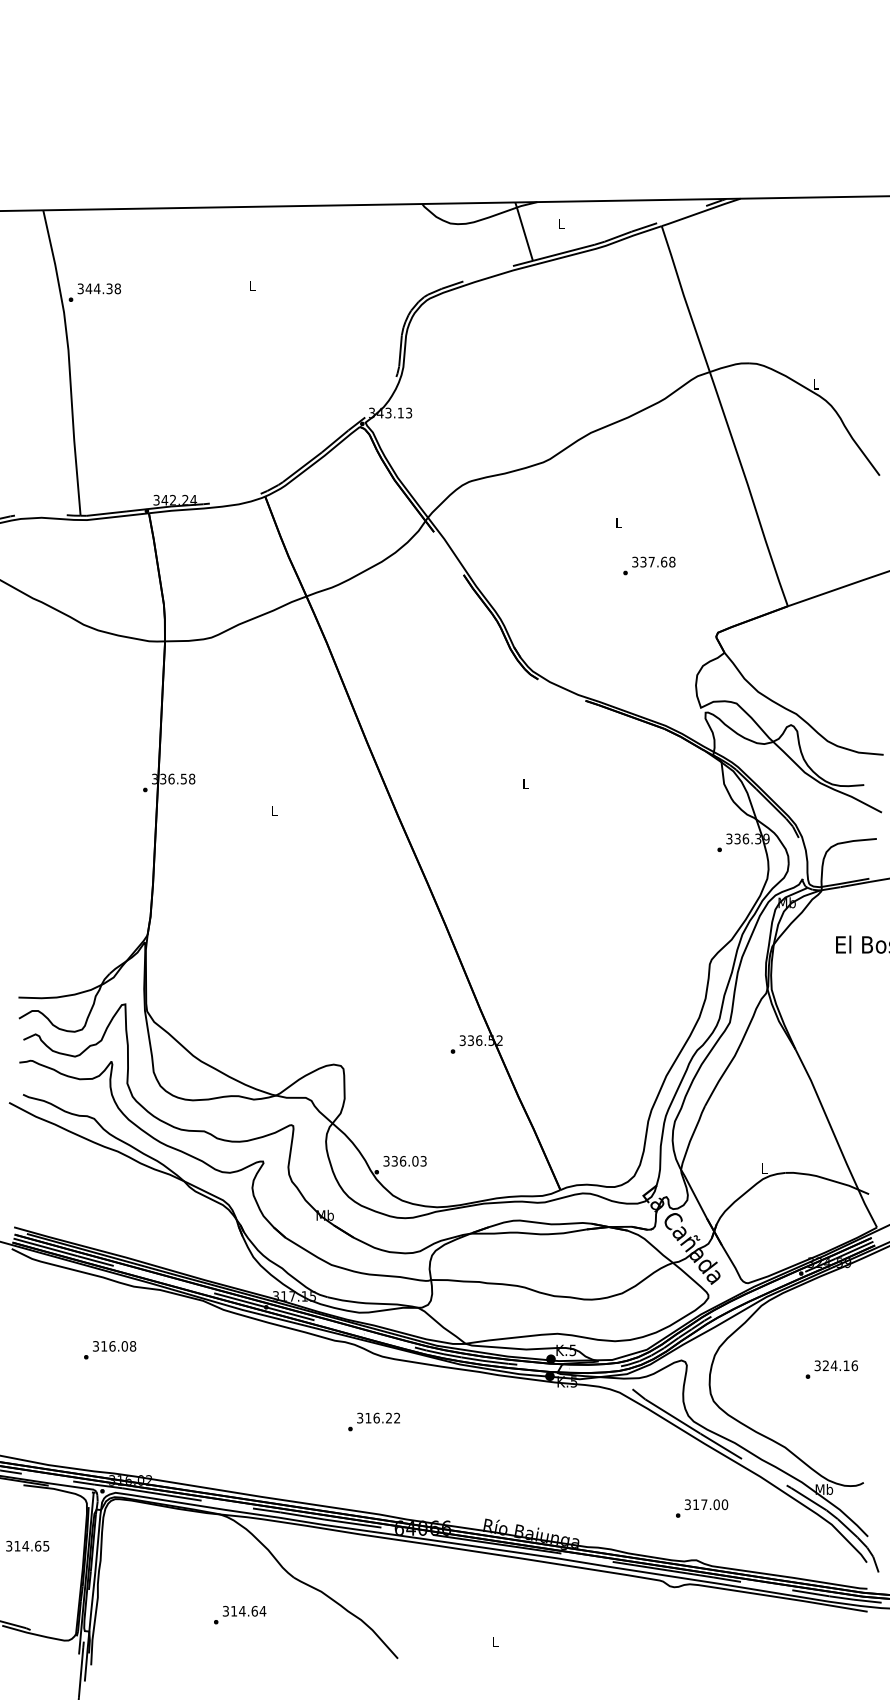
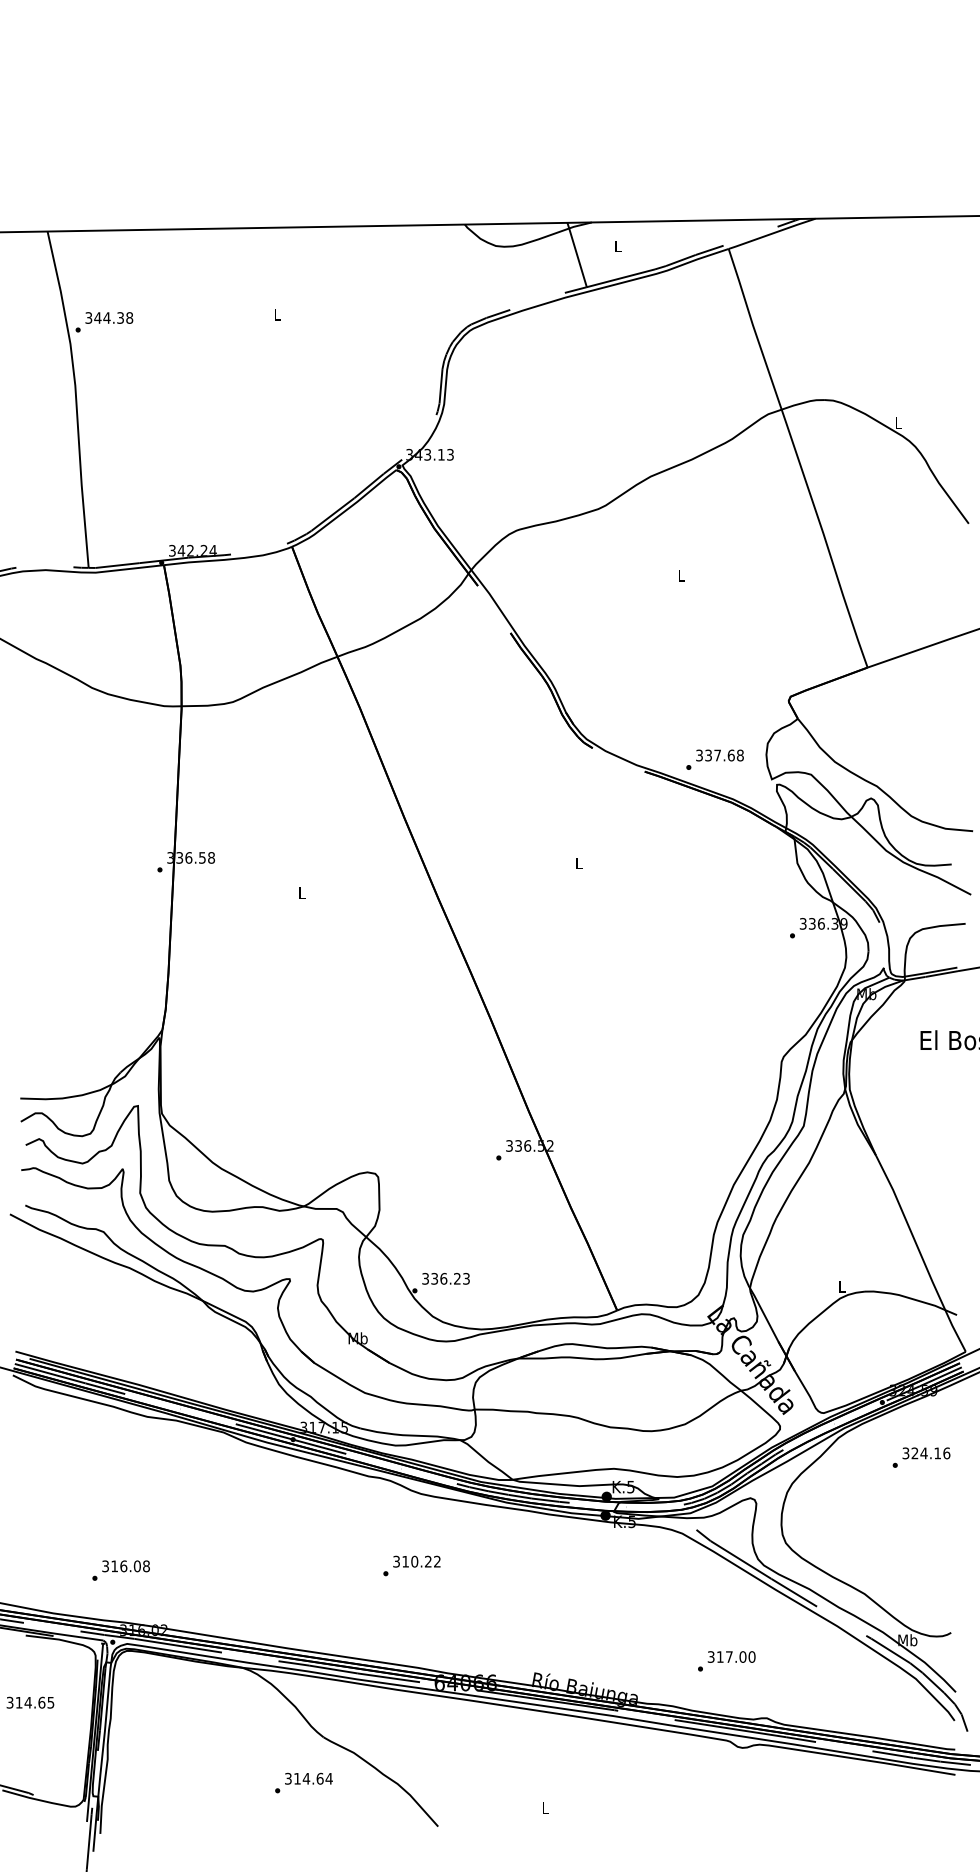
text: (649, 565) -> (715, 759), moved
text: (415, 1161) -> (457, 1279), 336.03 -> 336.23
text: (110, 1350) -> (121, 1570), moved
text: (831, 1369) -> (921, 1457), moved
text: (376, 1417) -> (414, 1560), 316.22 -> 310.22
text: (702, 1508) -> (727, 1661), moved
text: (240, 1614) -> (304, 1782), moved

